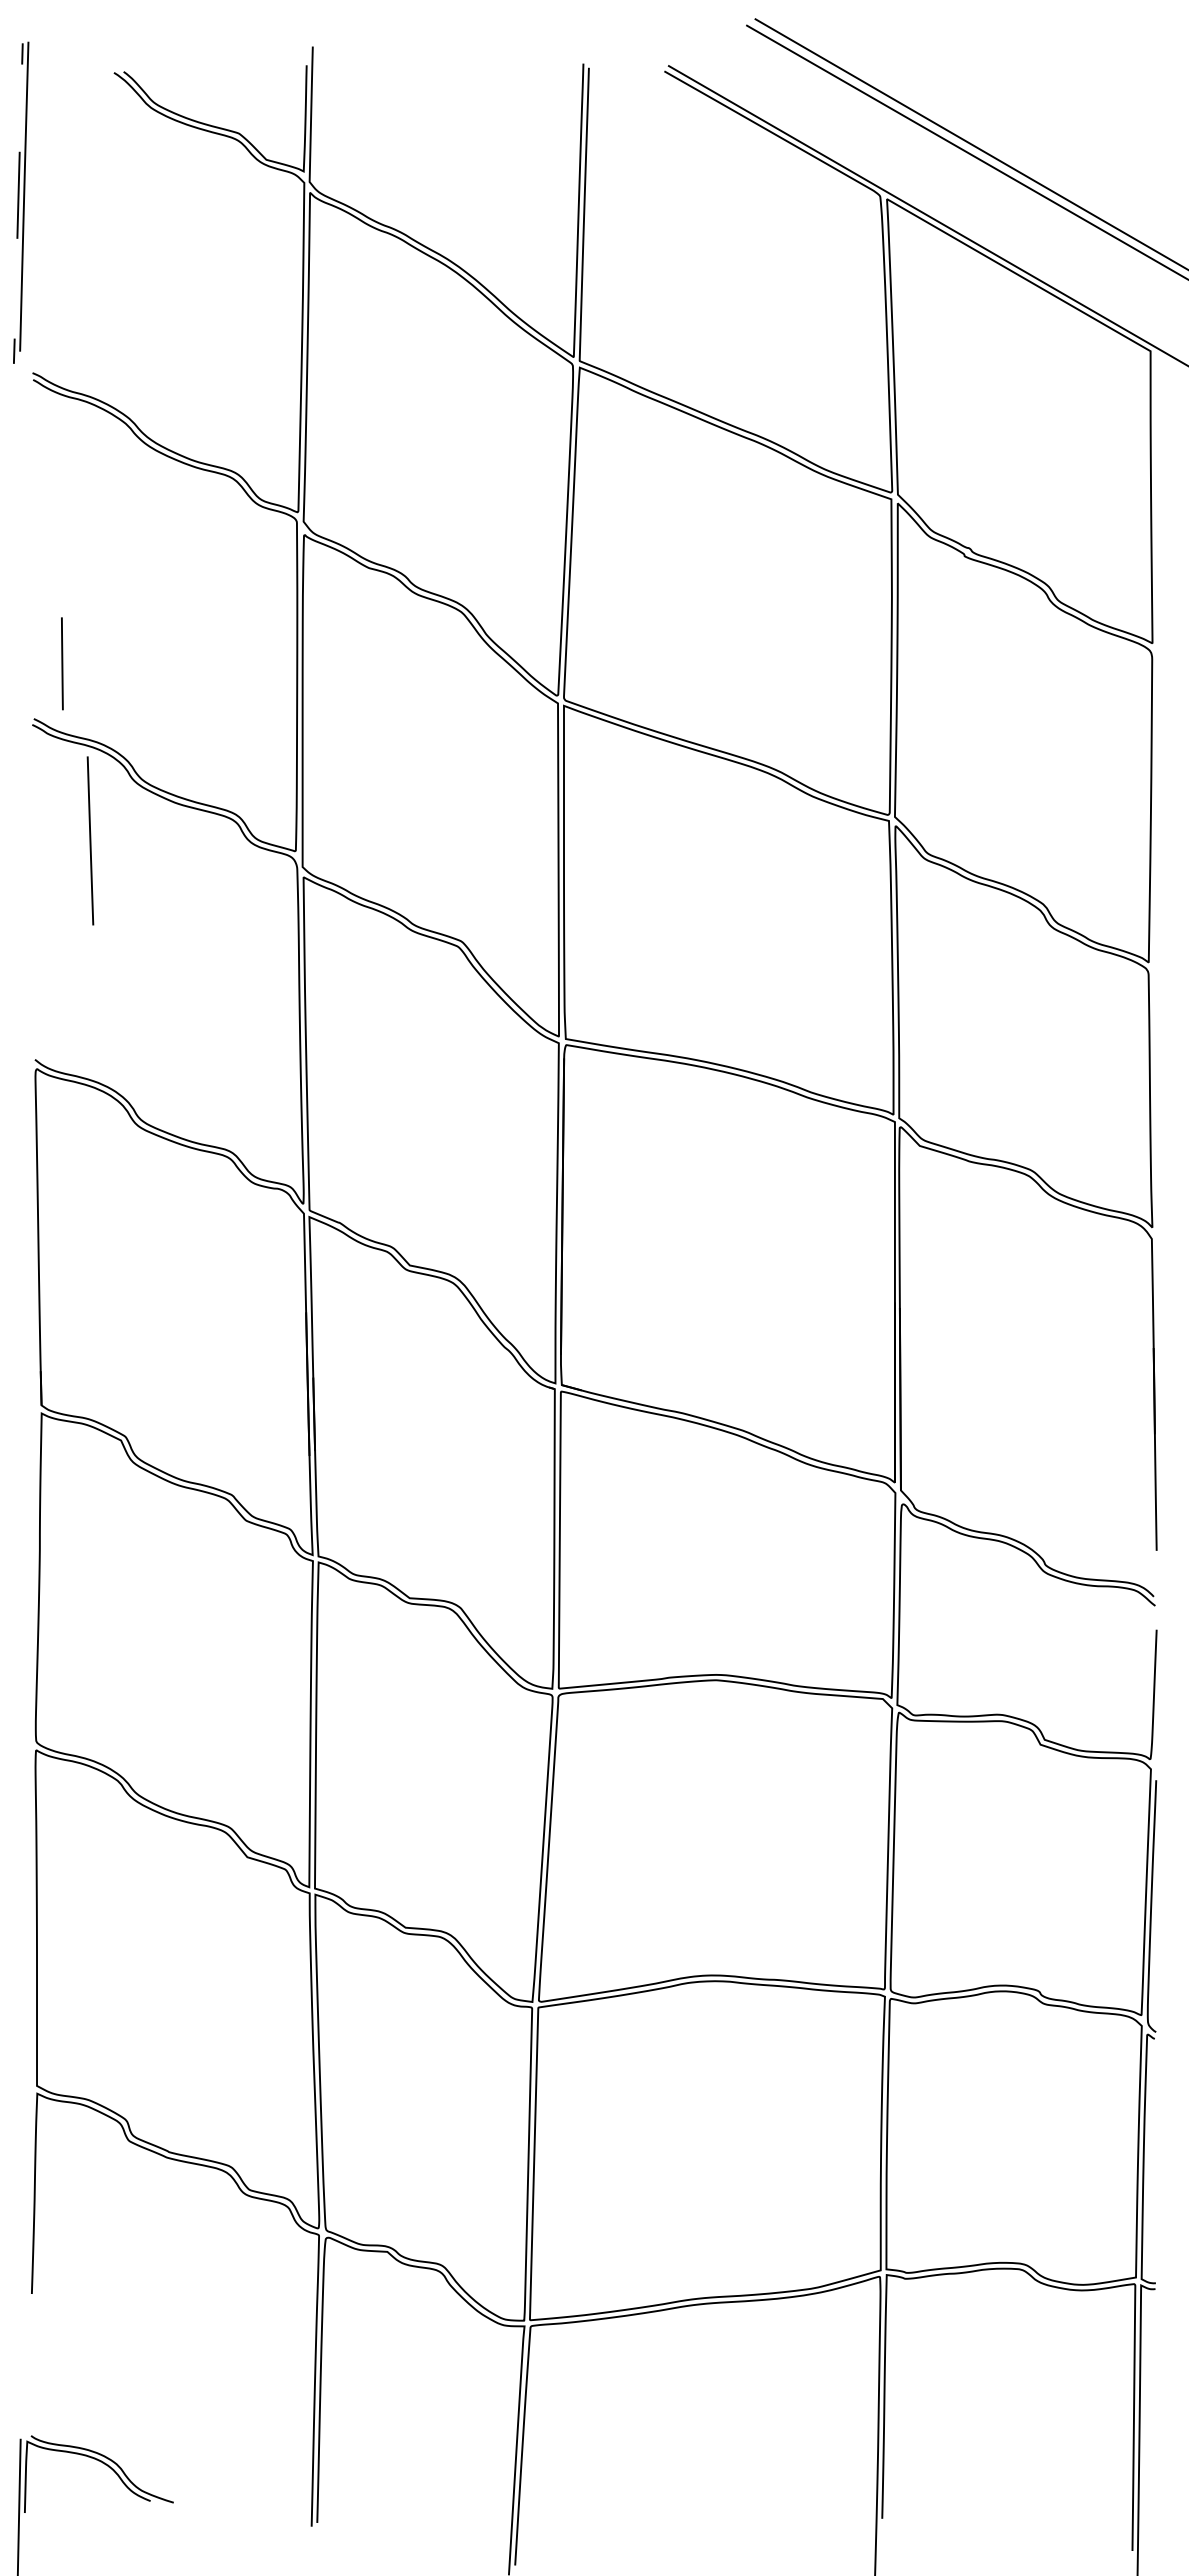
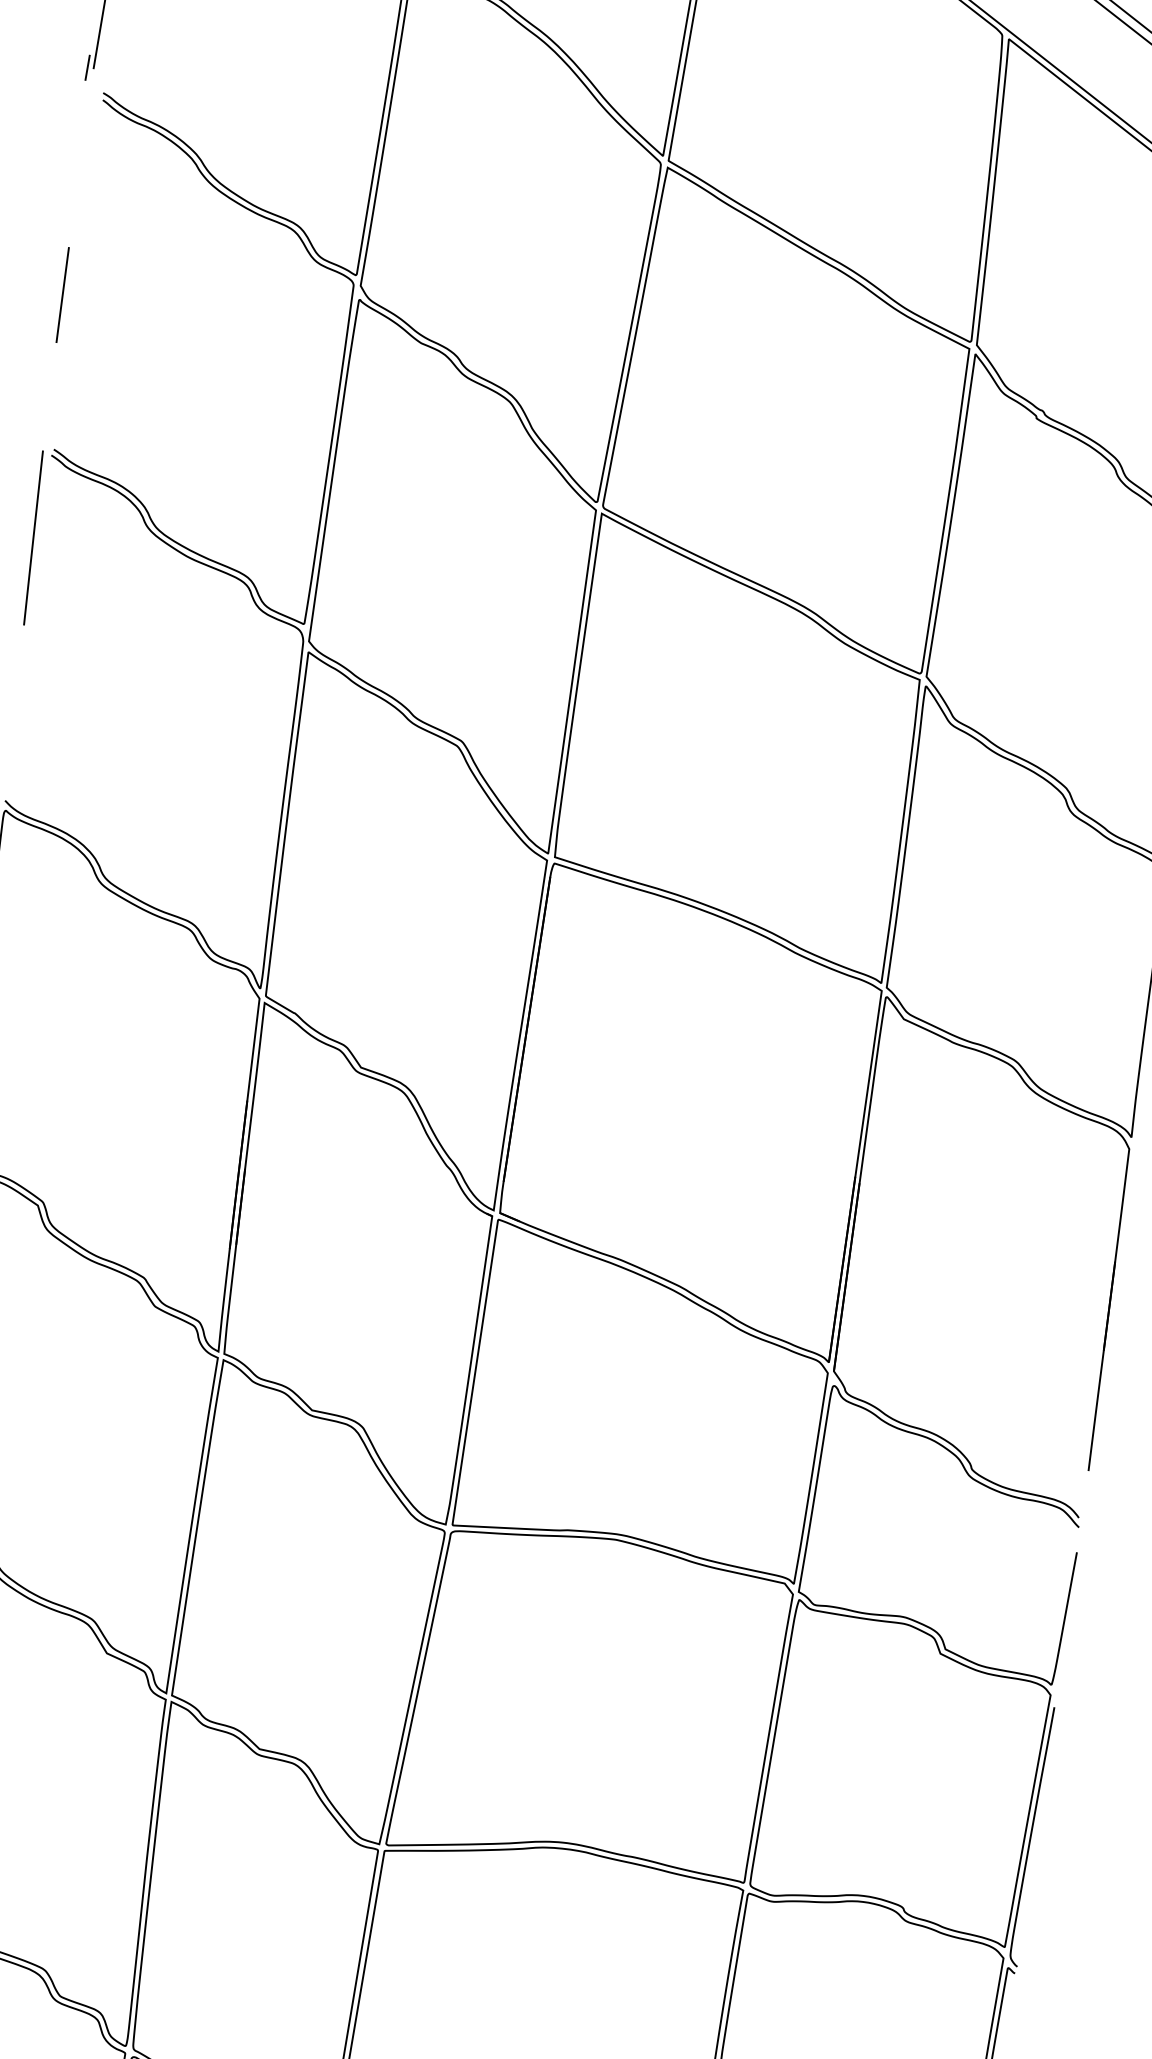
line: (62, 663) -> (62, 294), moved
line: (90, 840) -> (33, 537), moved

